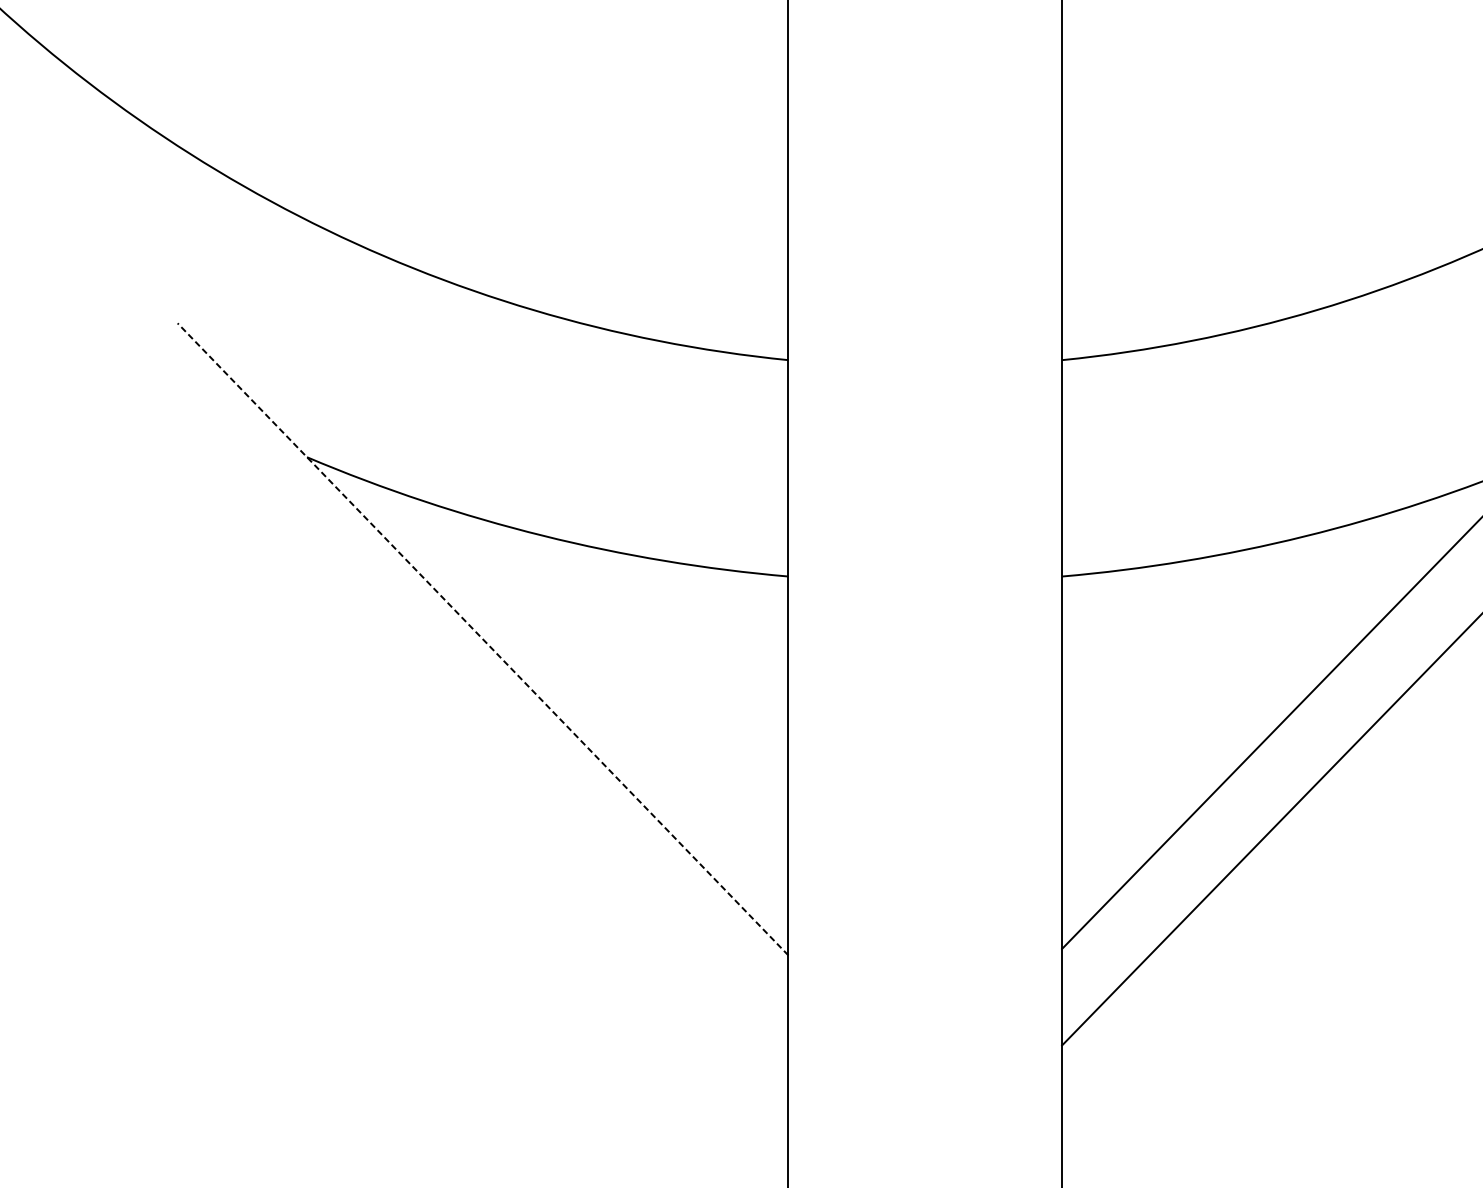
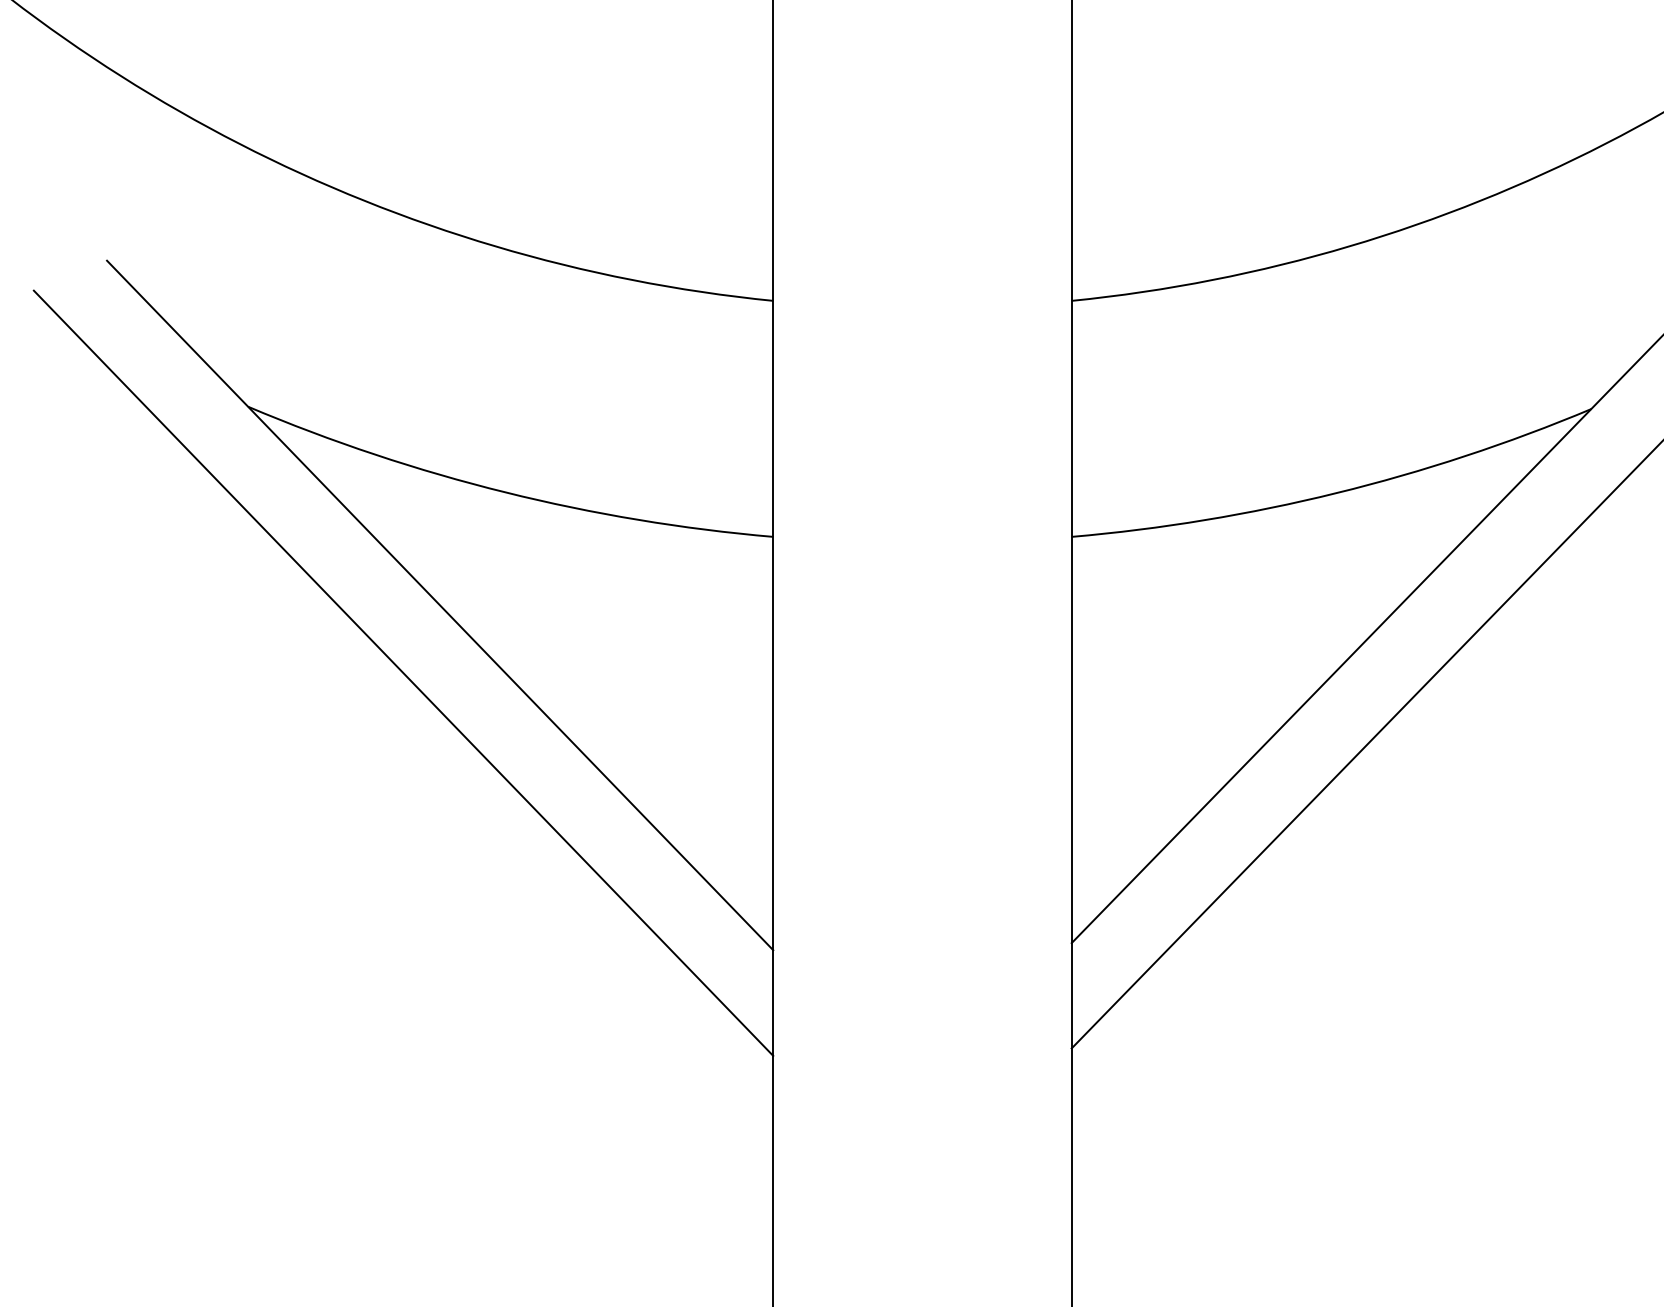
line: (482, 639) -> (439, 605), dashed -> solid
line: (449, 700) -> (403, 672), added

